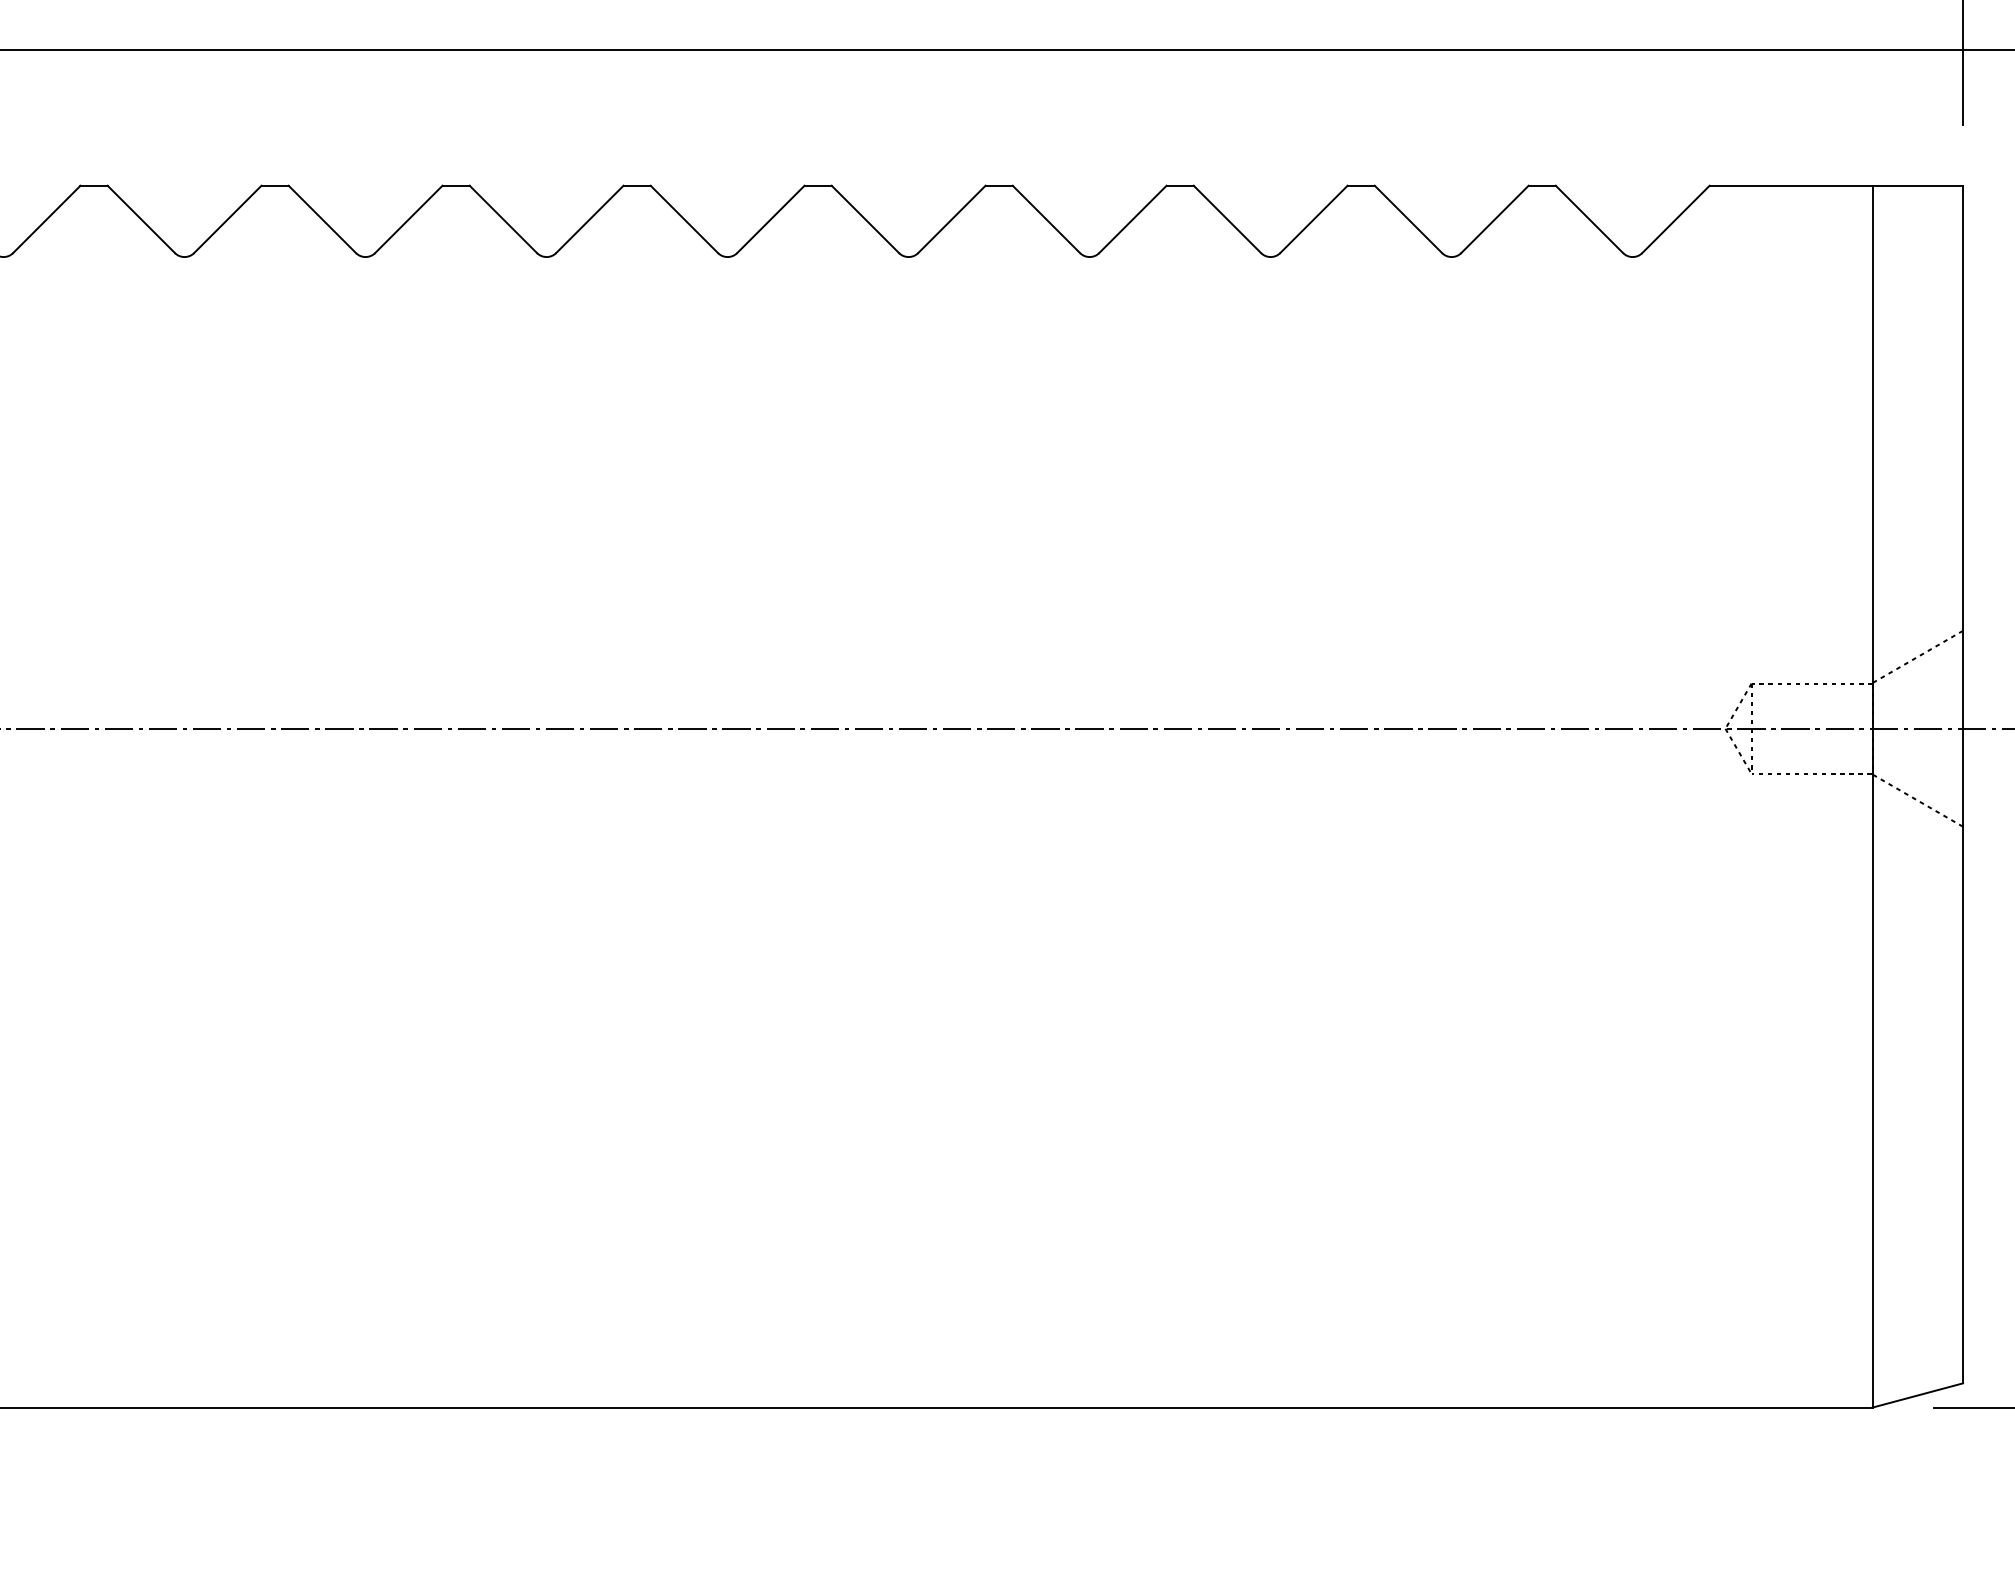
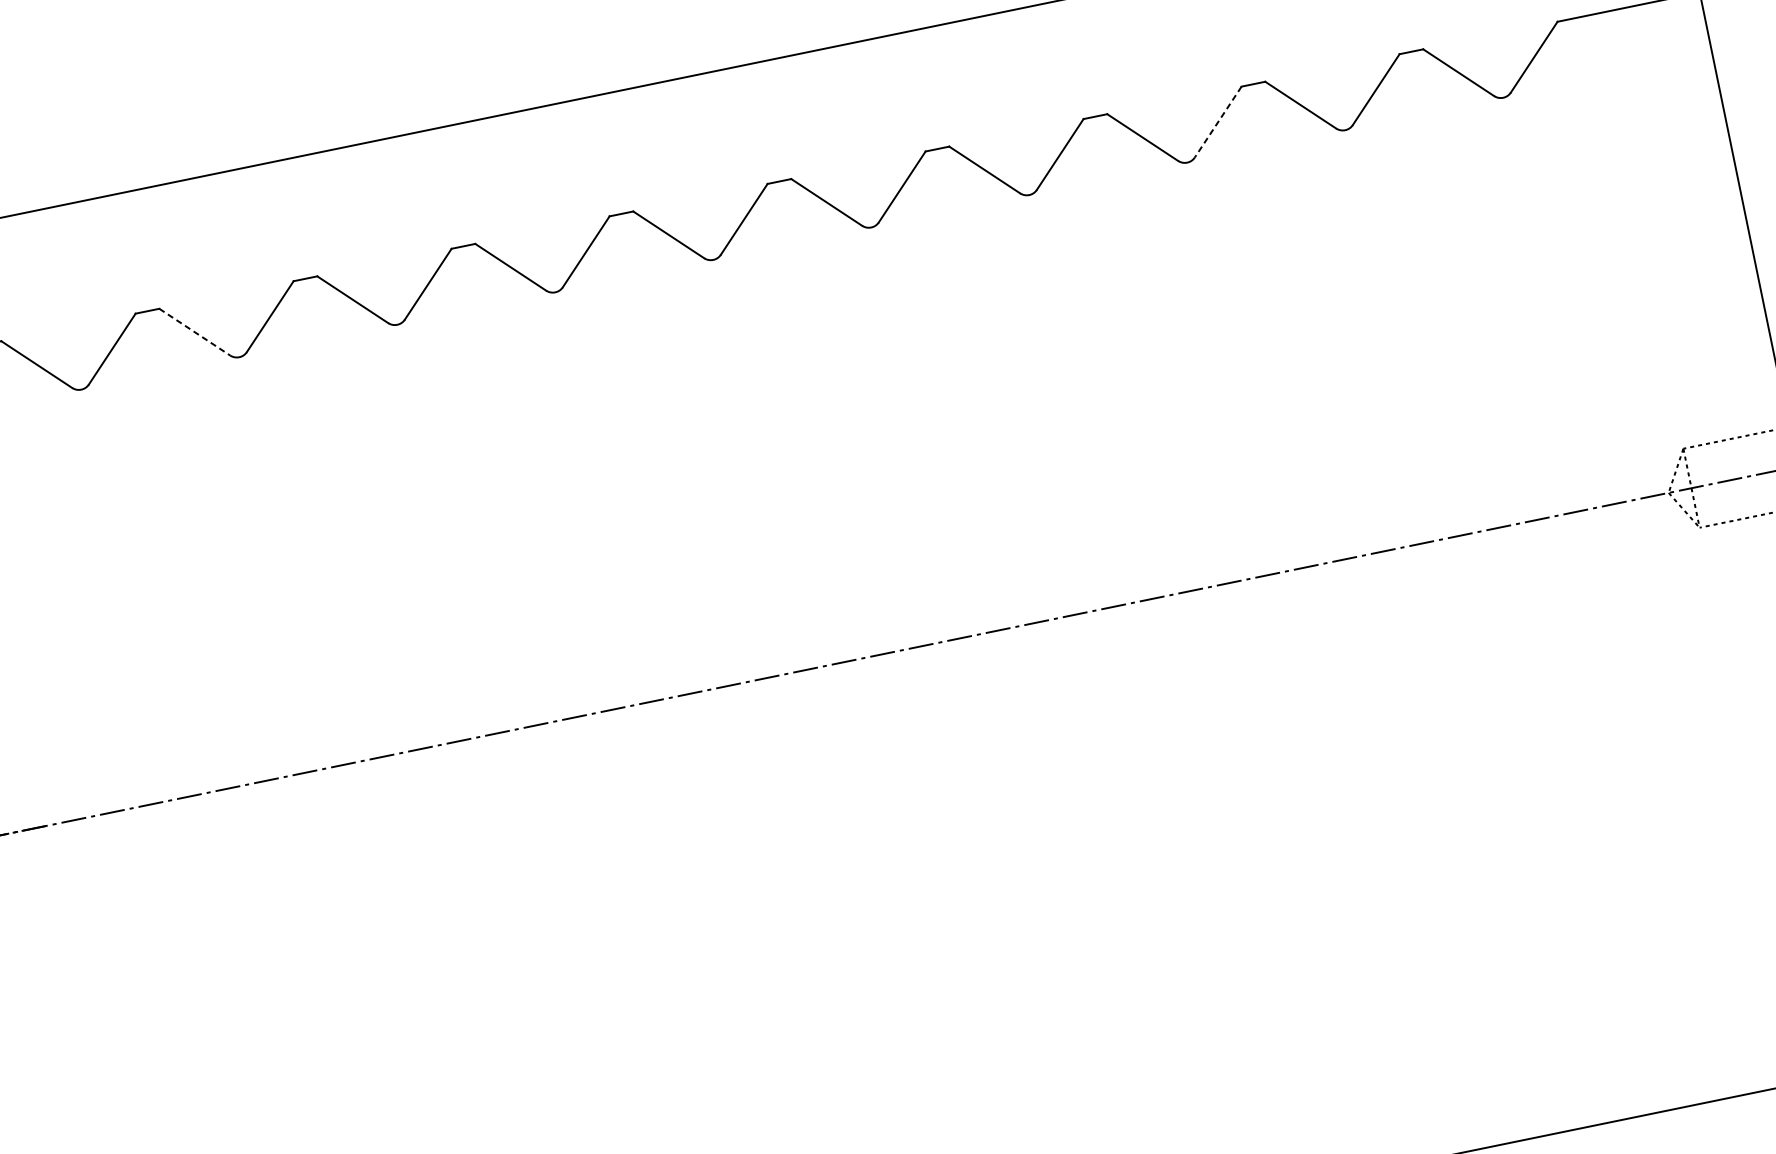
line: (141, 219) -> (194, 332), solid -> dashed
line: (1313, 219) -> (1217, 122), solid -> dashed

